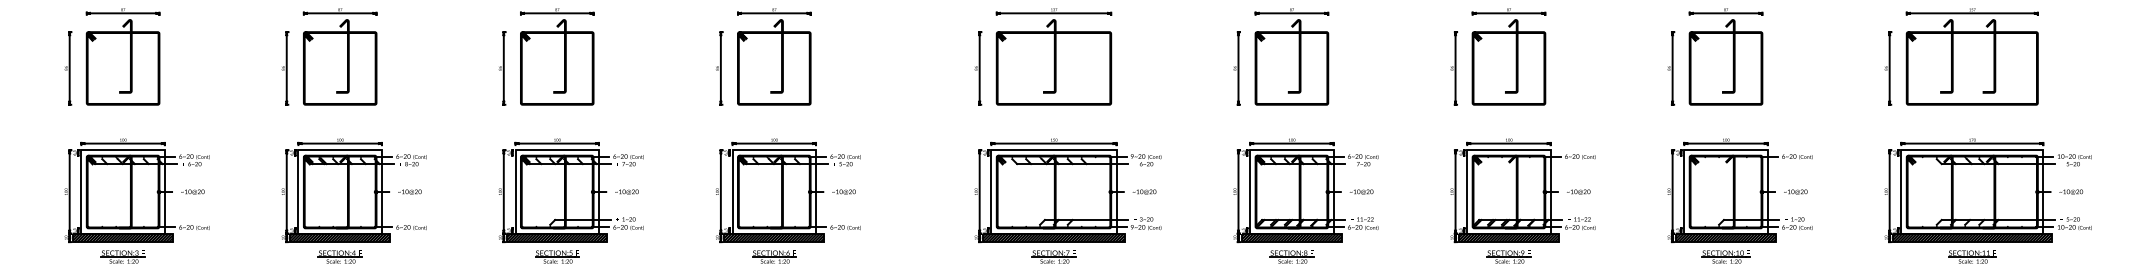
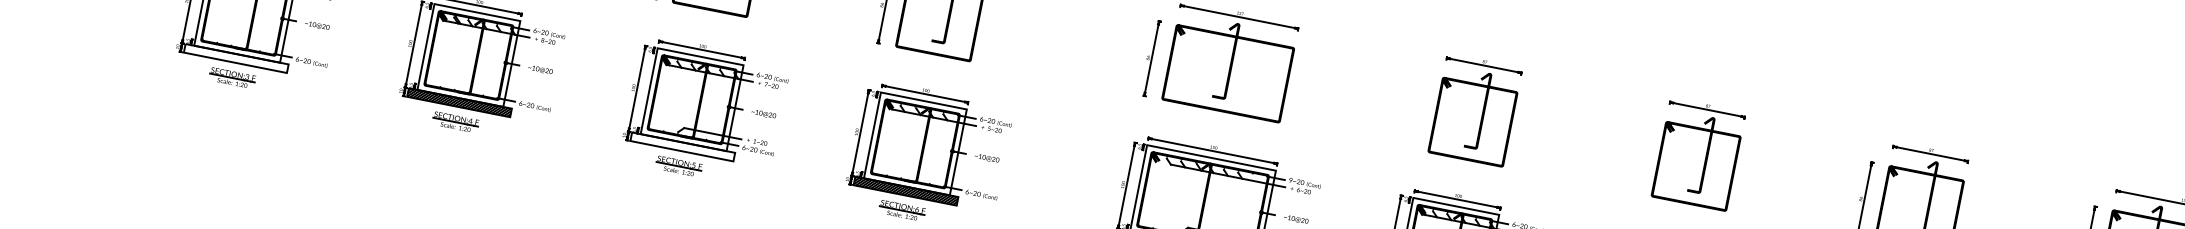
part: (1236, 68) -> (1415, 111), removed
part: (1453, 68) -> (1639, 155), removed
hatch: (123, 237) -> (236, 58), removed
hatch: (557, 237) -> (683, 146), removed

